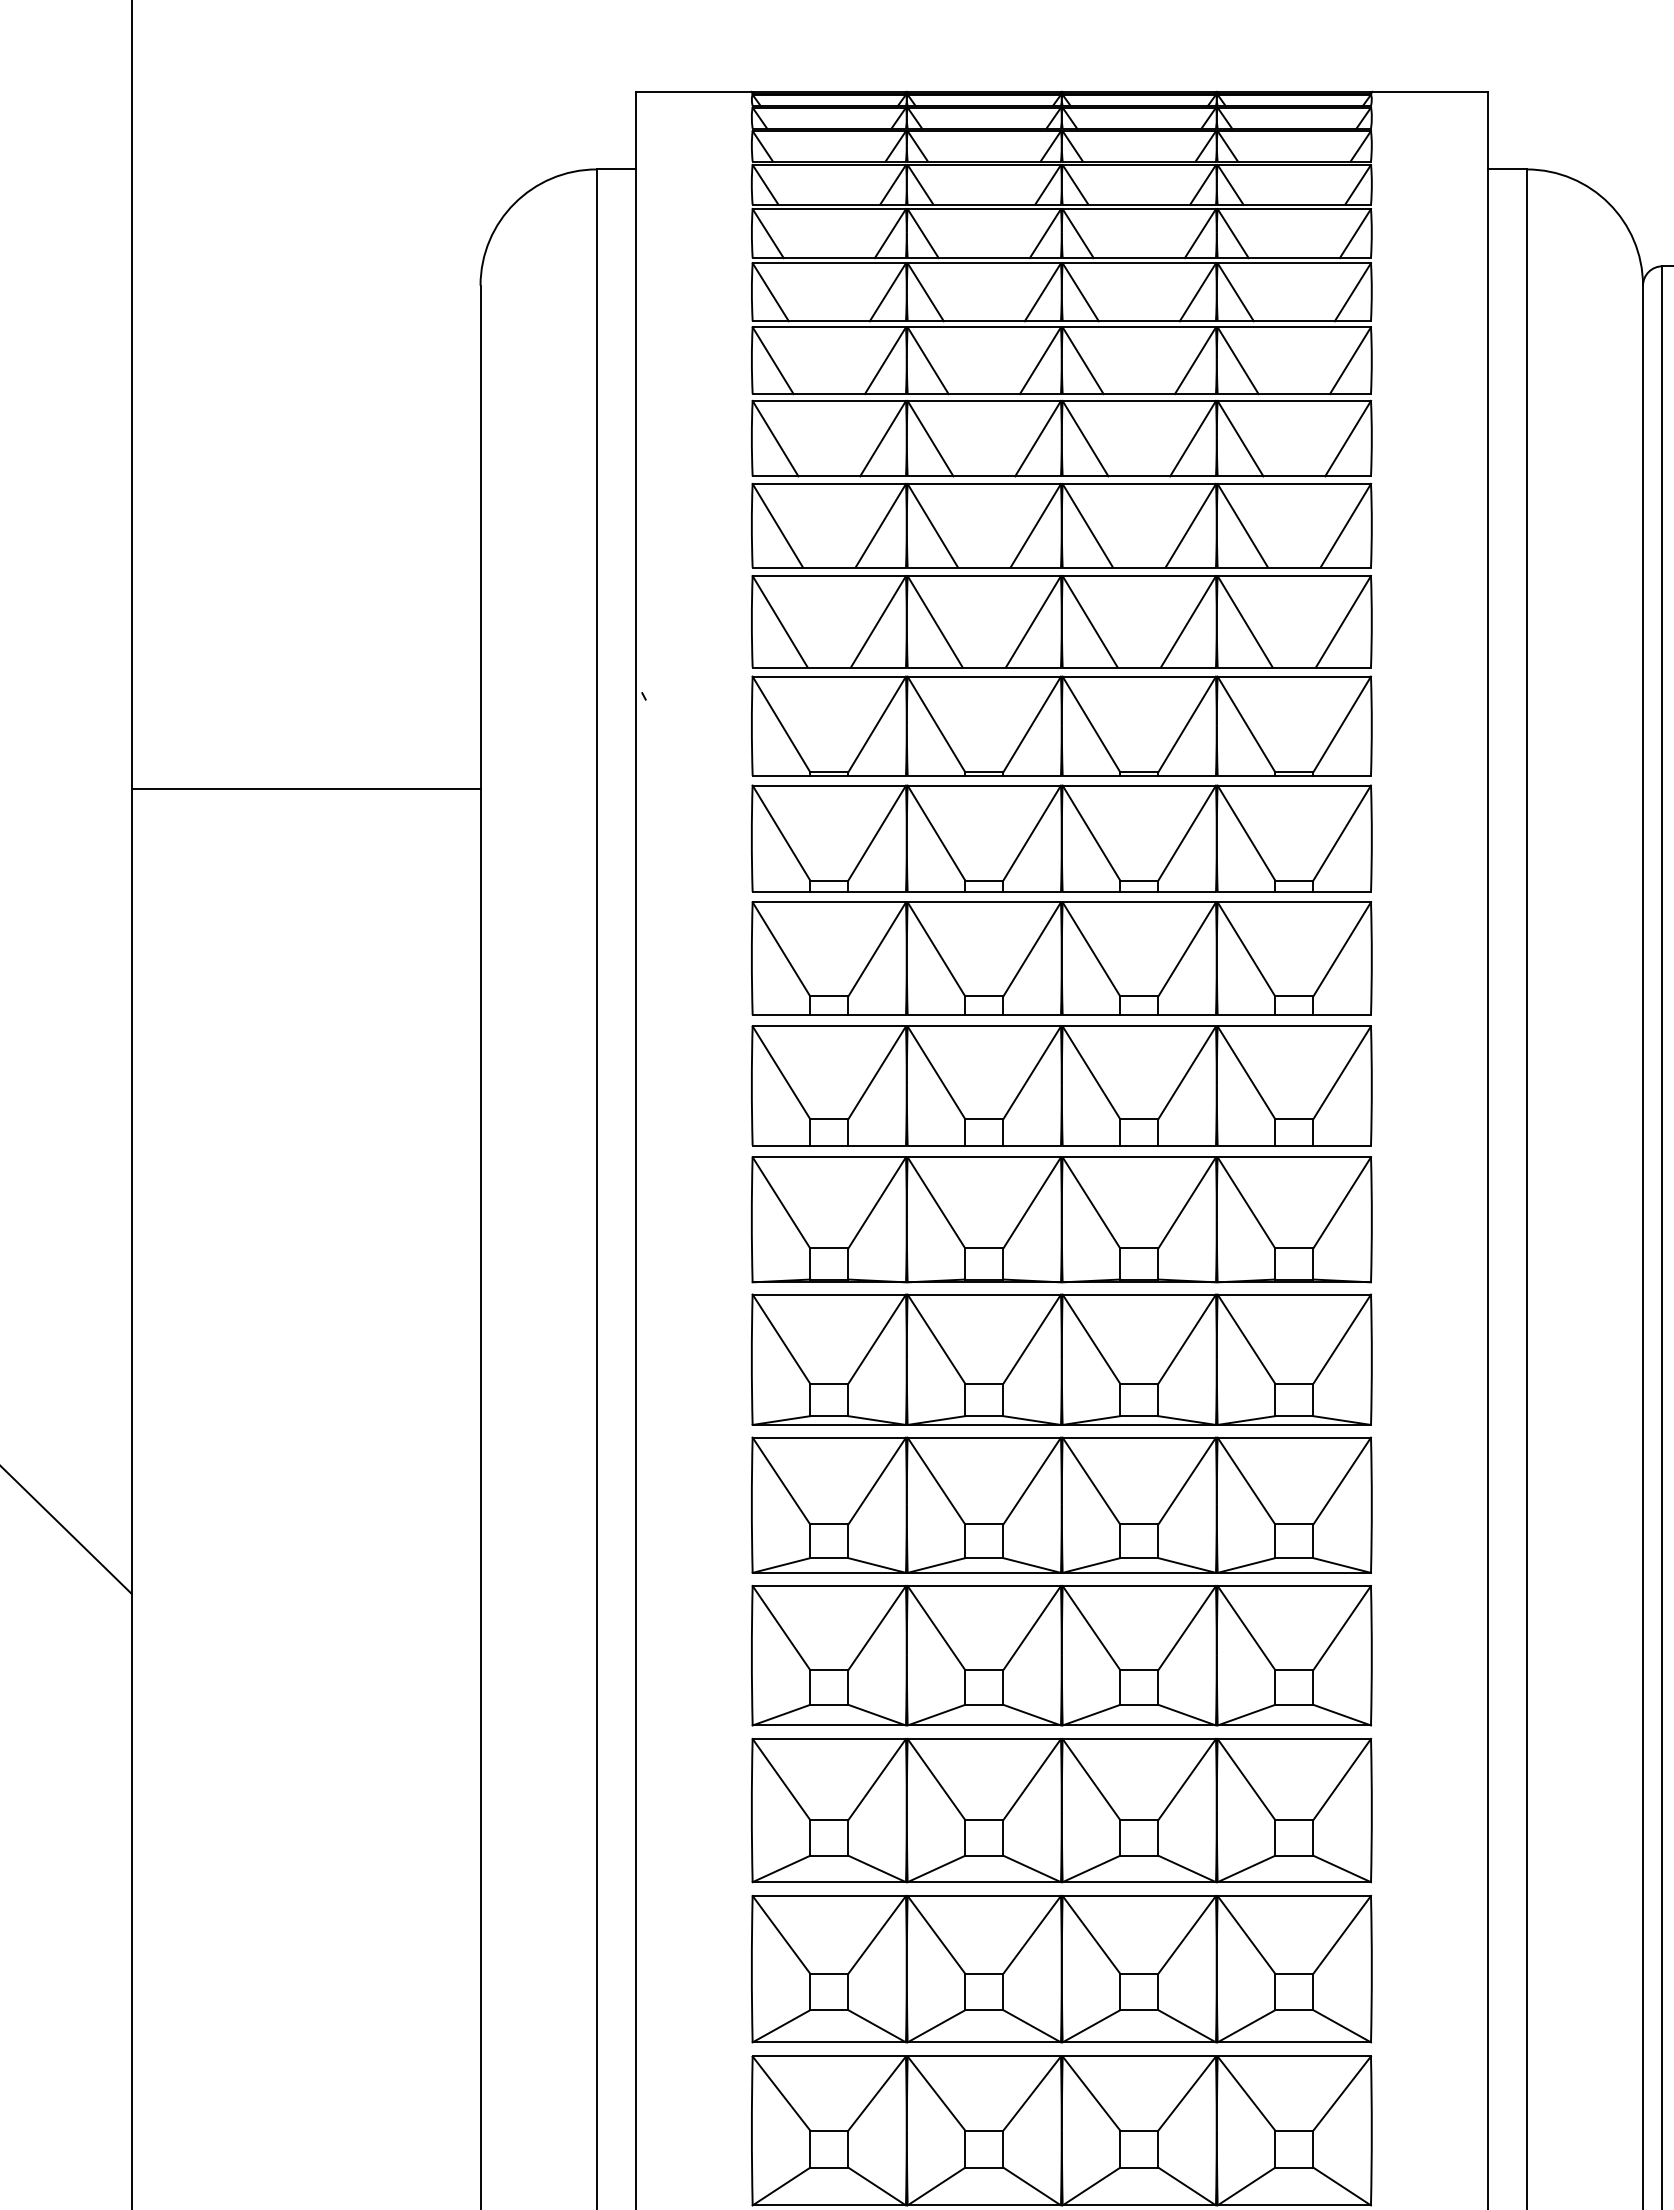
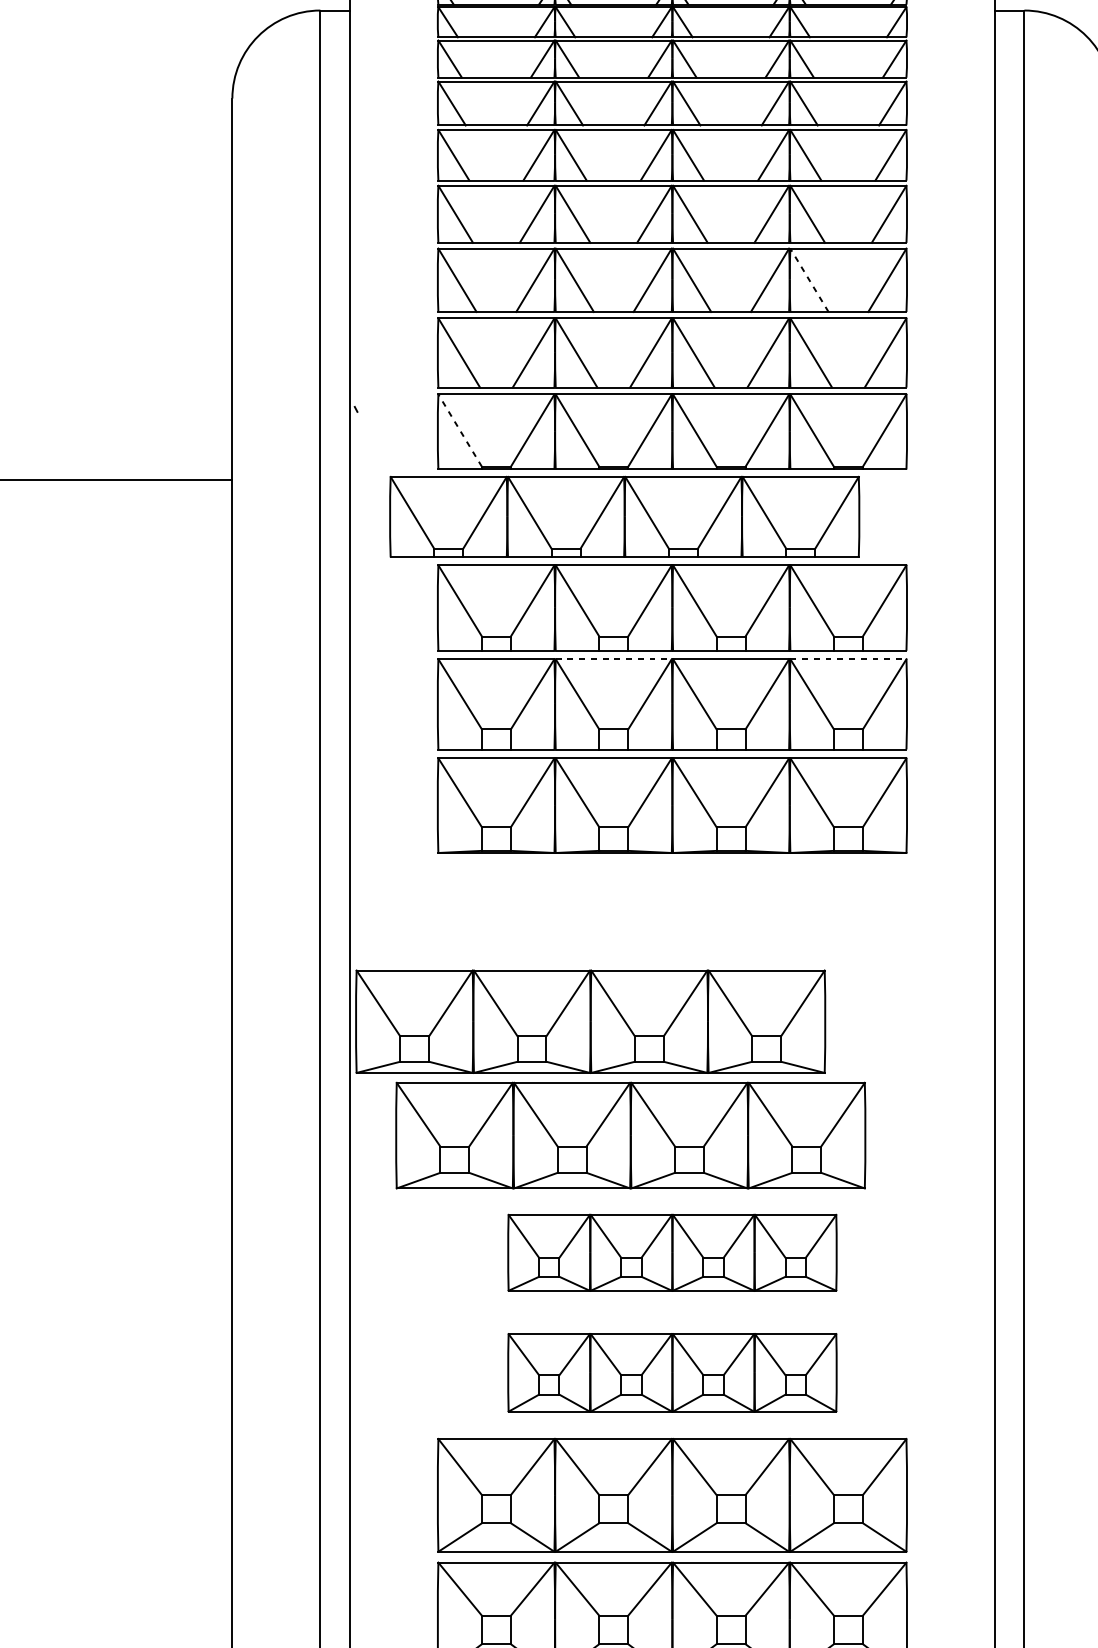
line: (1242, 525) -> (809, 280), solid -> dashed
line: (781, 724) -> (460, 430), solid -> dashed
part: (1061, 838) -> (624, 517), moved
line: (984, 1026) -> (613, 659), solid -> dashed
line: (1294, 1026) -> (848, 659), solid -> dashed
part: (1061, 1359) -> (672, 911), removed
part: (1061, 1504) -> (590, 1021), moved
part: (1061, 1655) -> (630, 1135), moved
part: (1061, 1810) -> (672, 1252), size x0.7
part: (1061, 1968) -> (672, 1372), size x0.7

